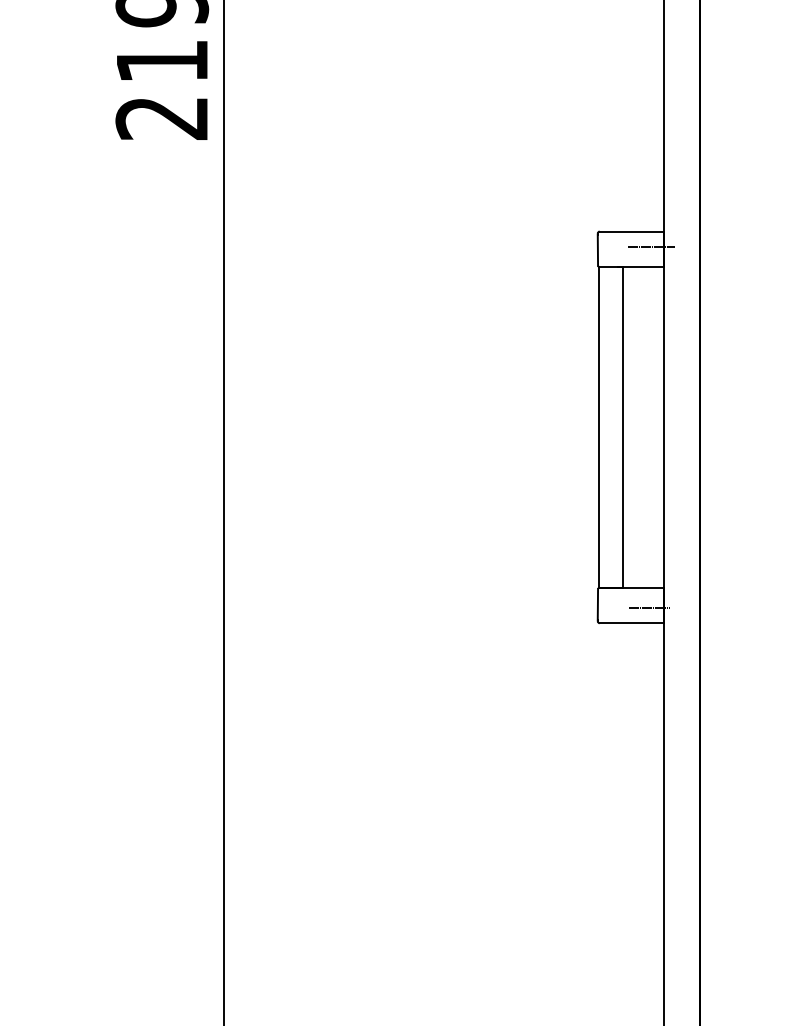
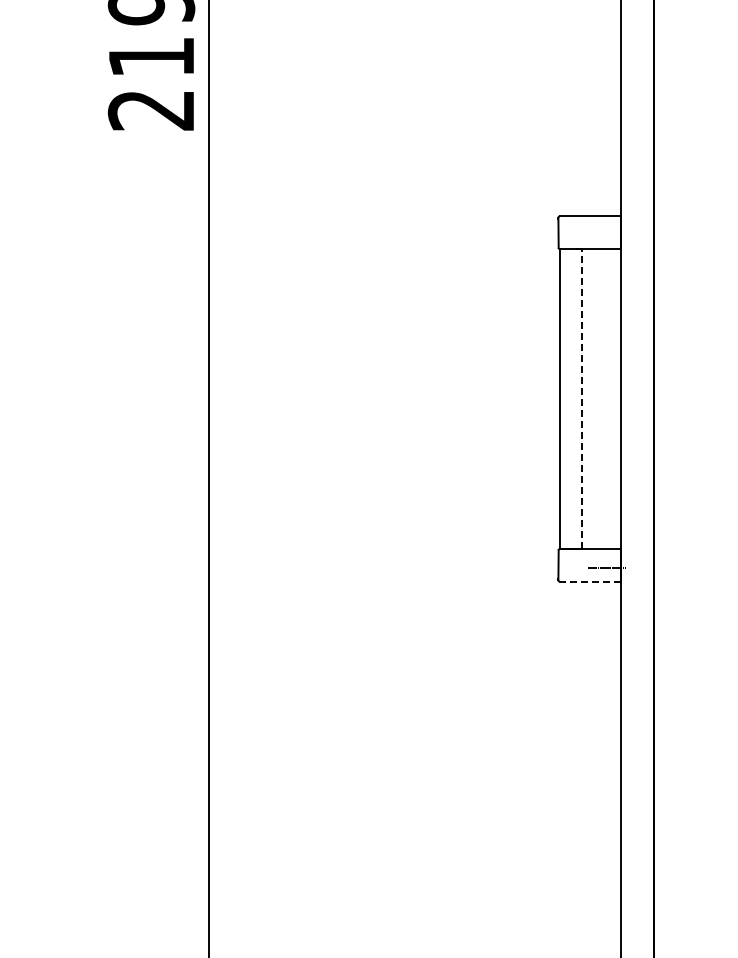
line: (651, 246) -> (608, 230), removed
line: (623, 426) -> (582, 398), solid -> dashed
line: (631, 622) -> (589, 581), solid -> dashed

